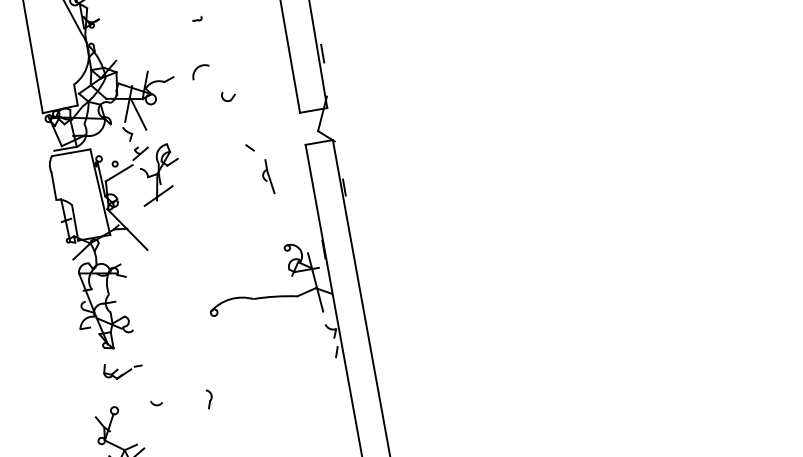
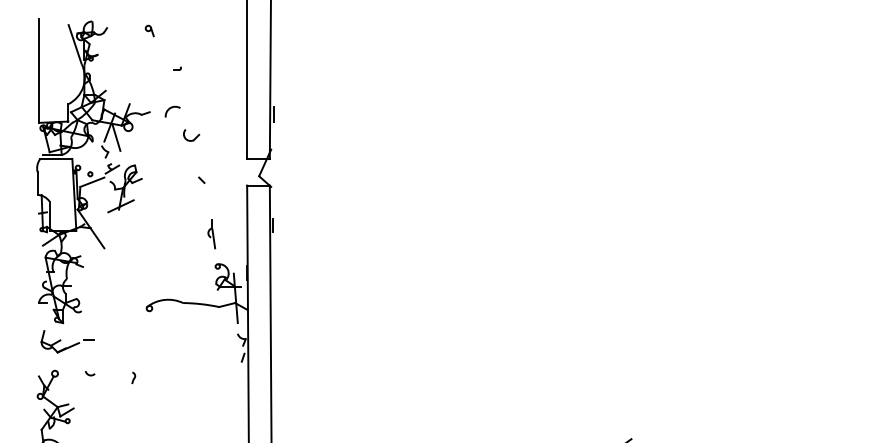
part: (228, 96) -> (191, 135), size x1.43
part: (267, 177) -> (211, 234), moved
part: (122, 369) -> (67, 341), size x1.67
part: (209, 398) -> (133, 377), size x0.71

